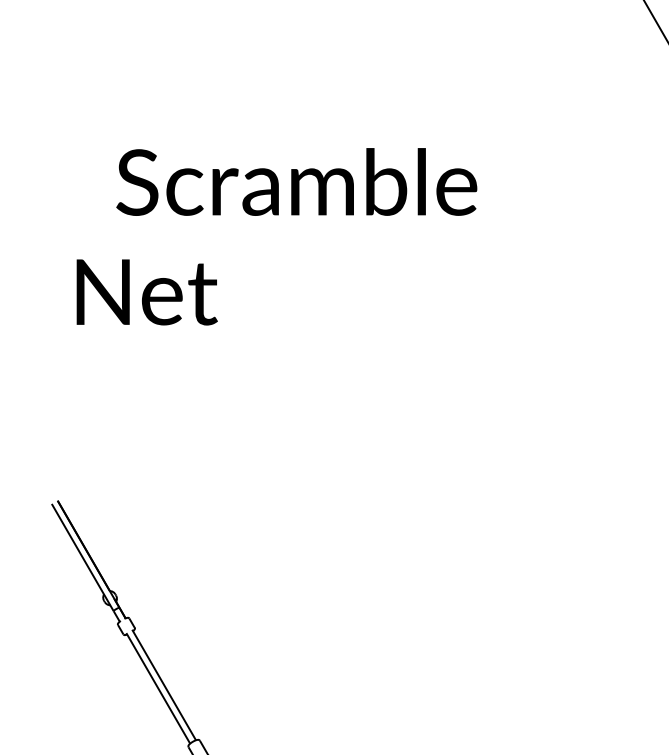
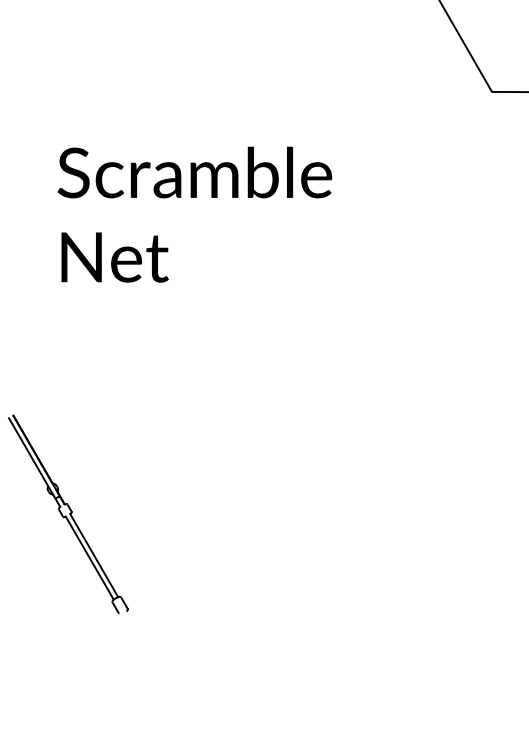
text: (146, 292) -> (114, 257), moved

